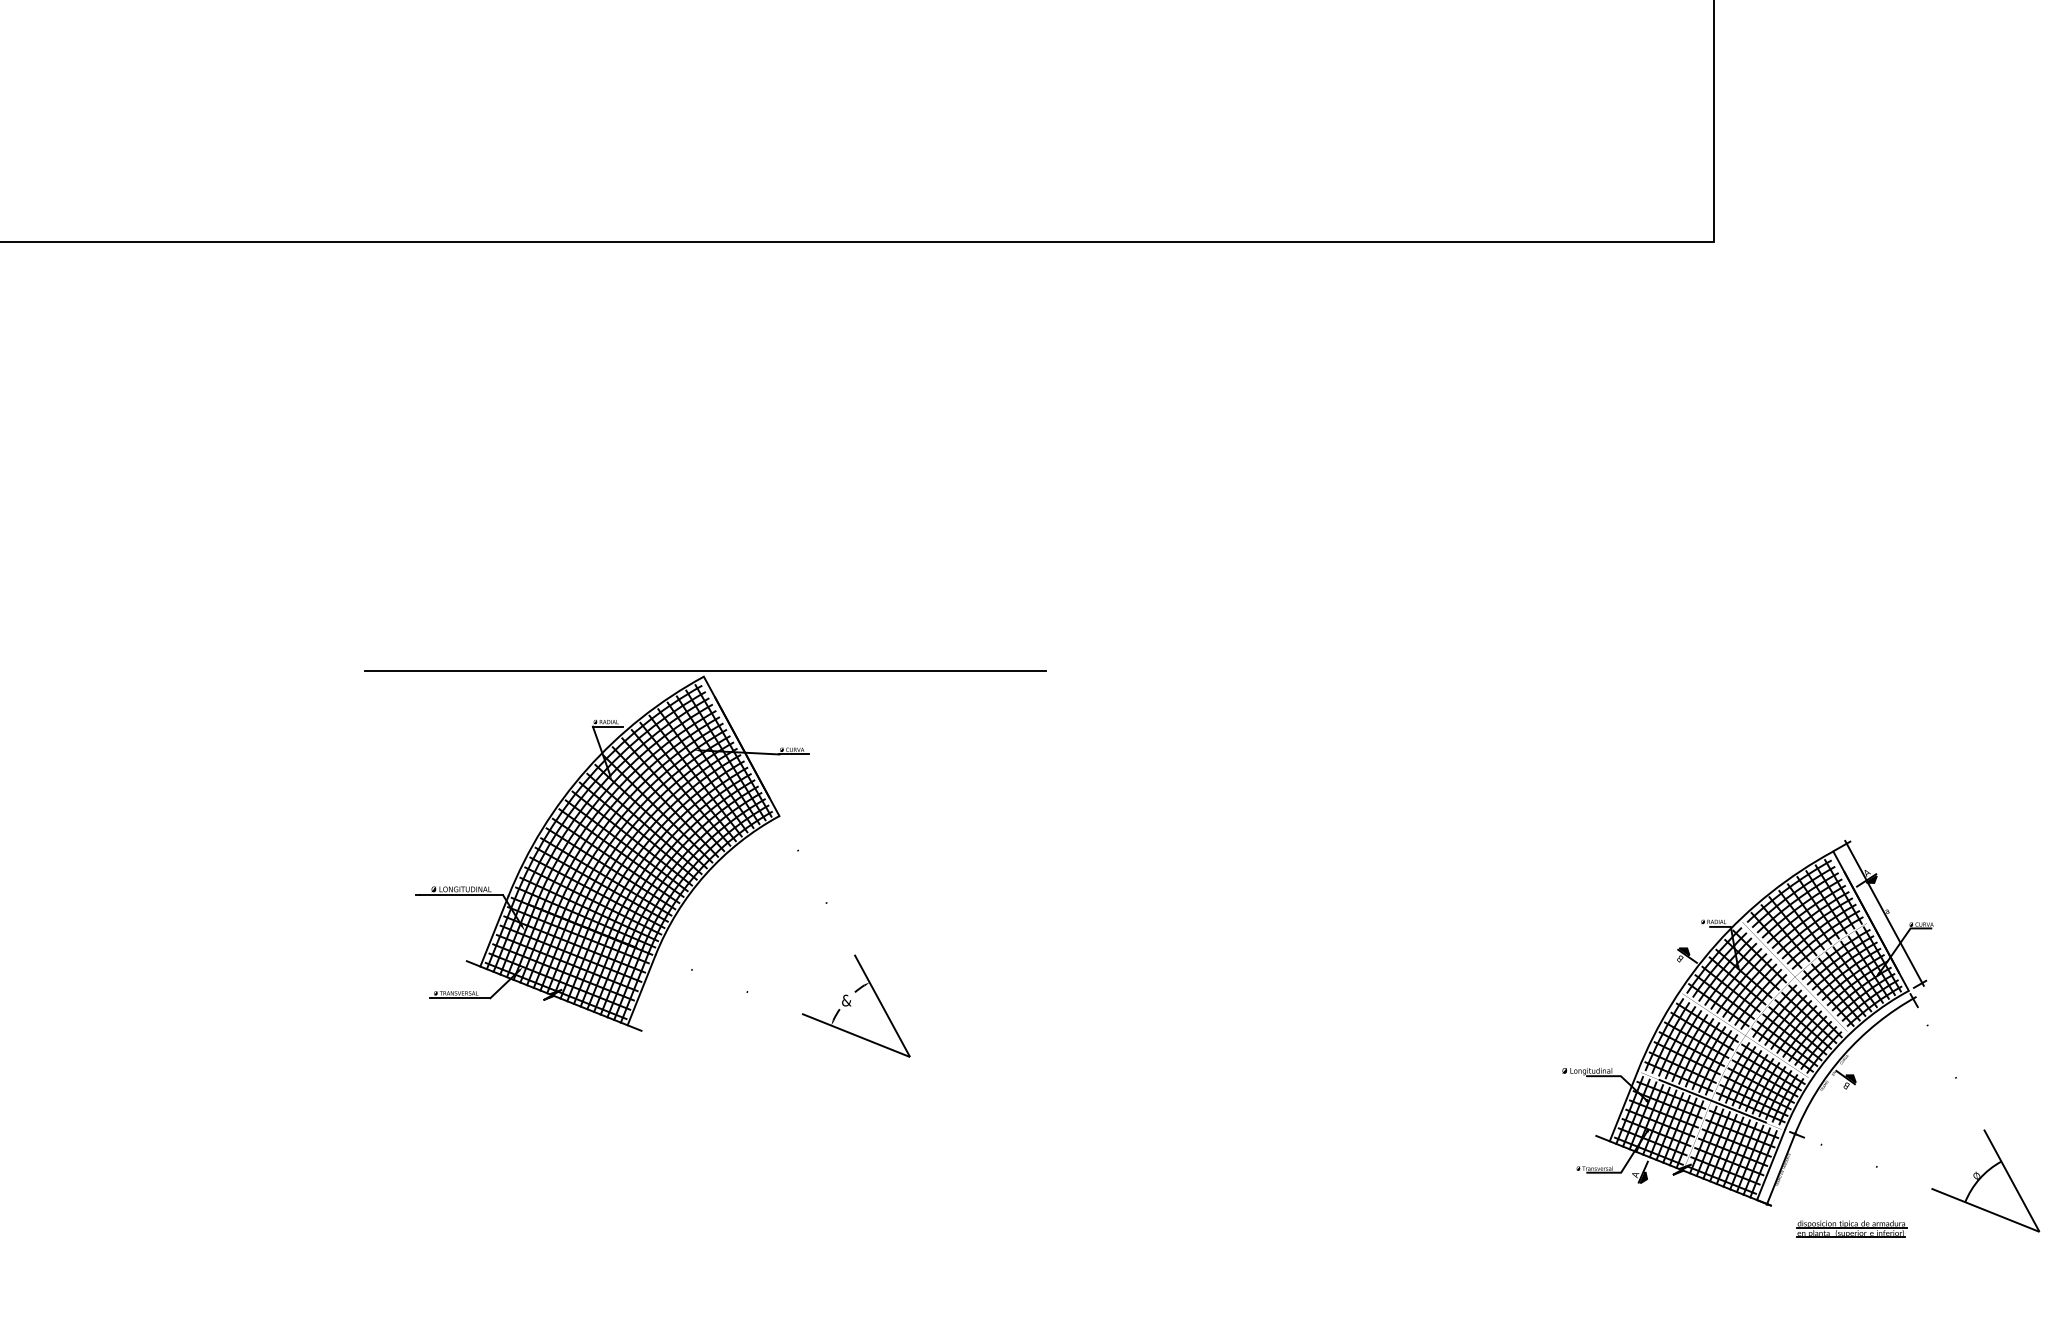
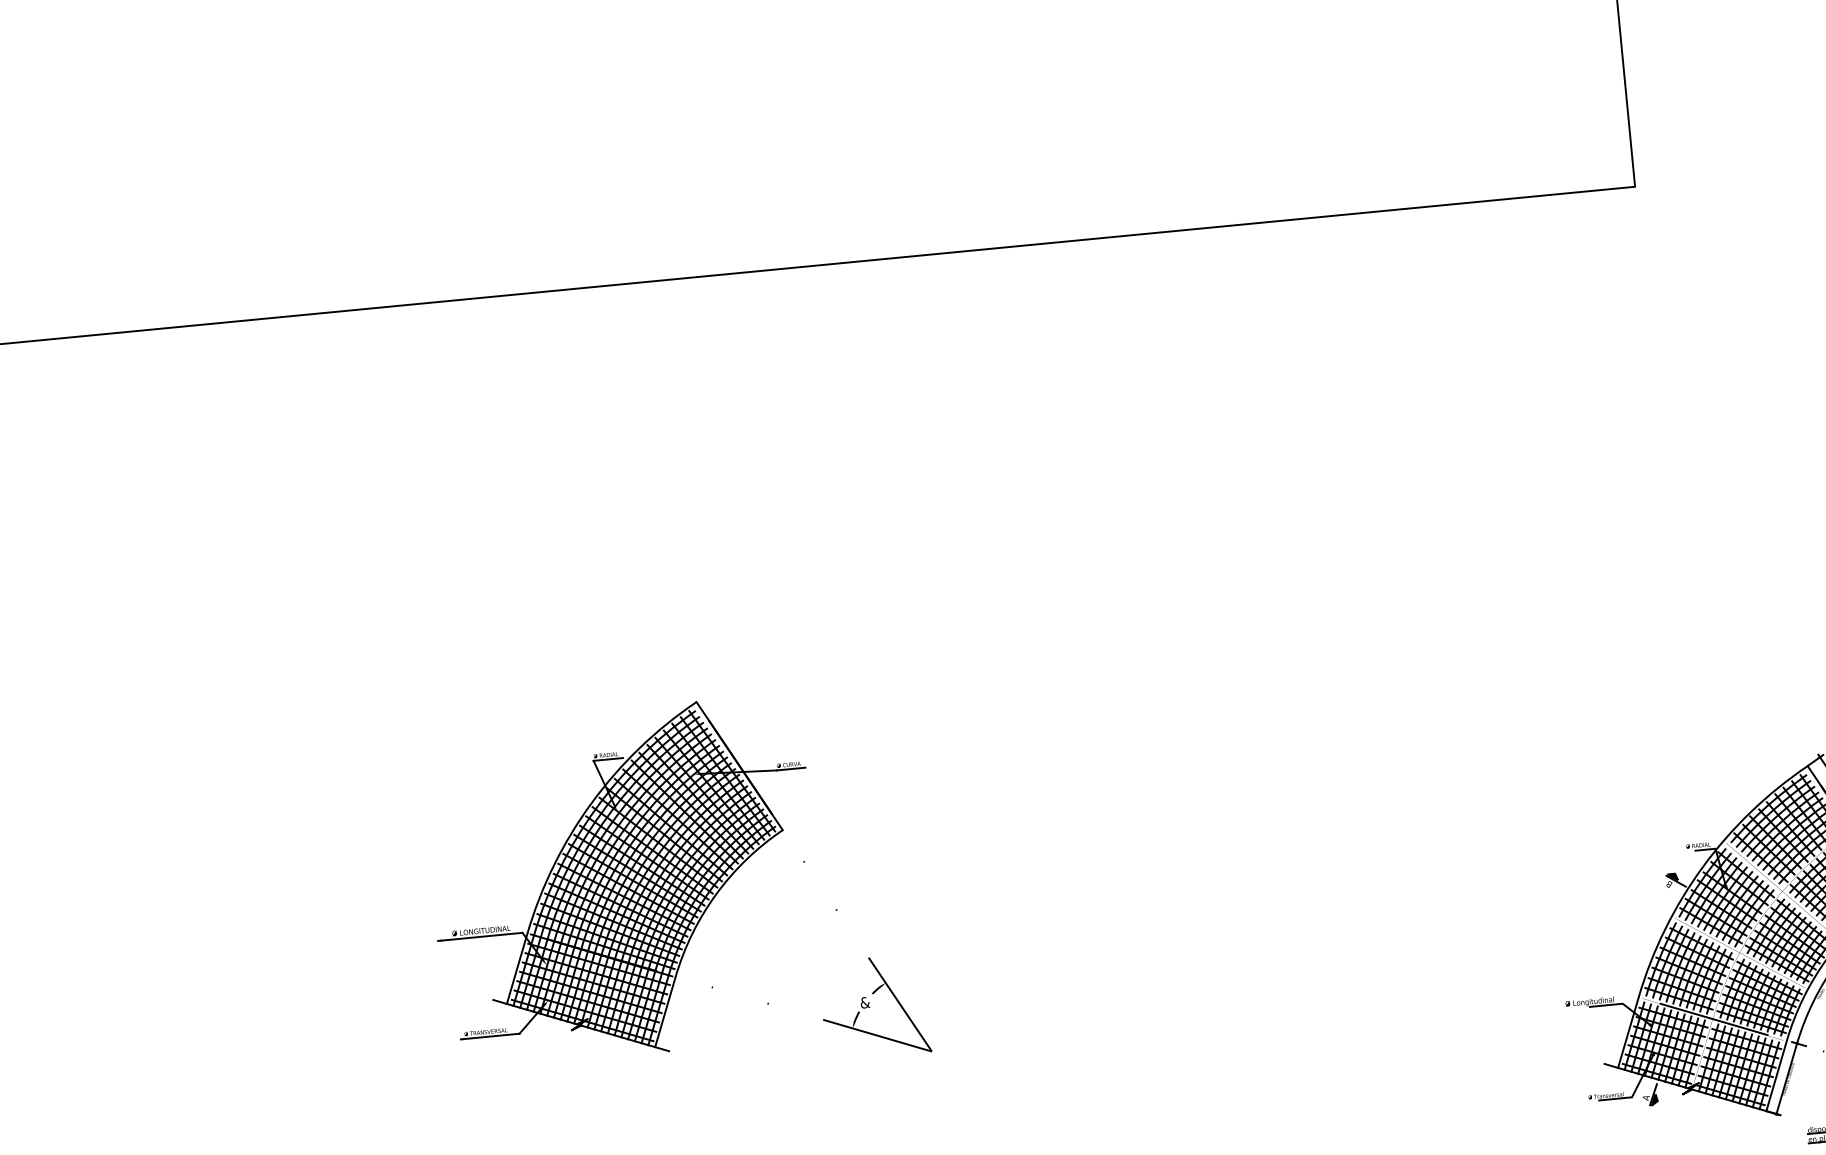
line: (705, 671) -> (697, 696), removed

